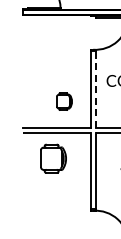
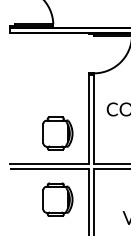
line: (95, 89) -> (93, 119), dashed -> solid
part: (64, 101) -> (57, 133), size x1.67
part: (53, 158) -> (57, 199), moved

